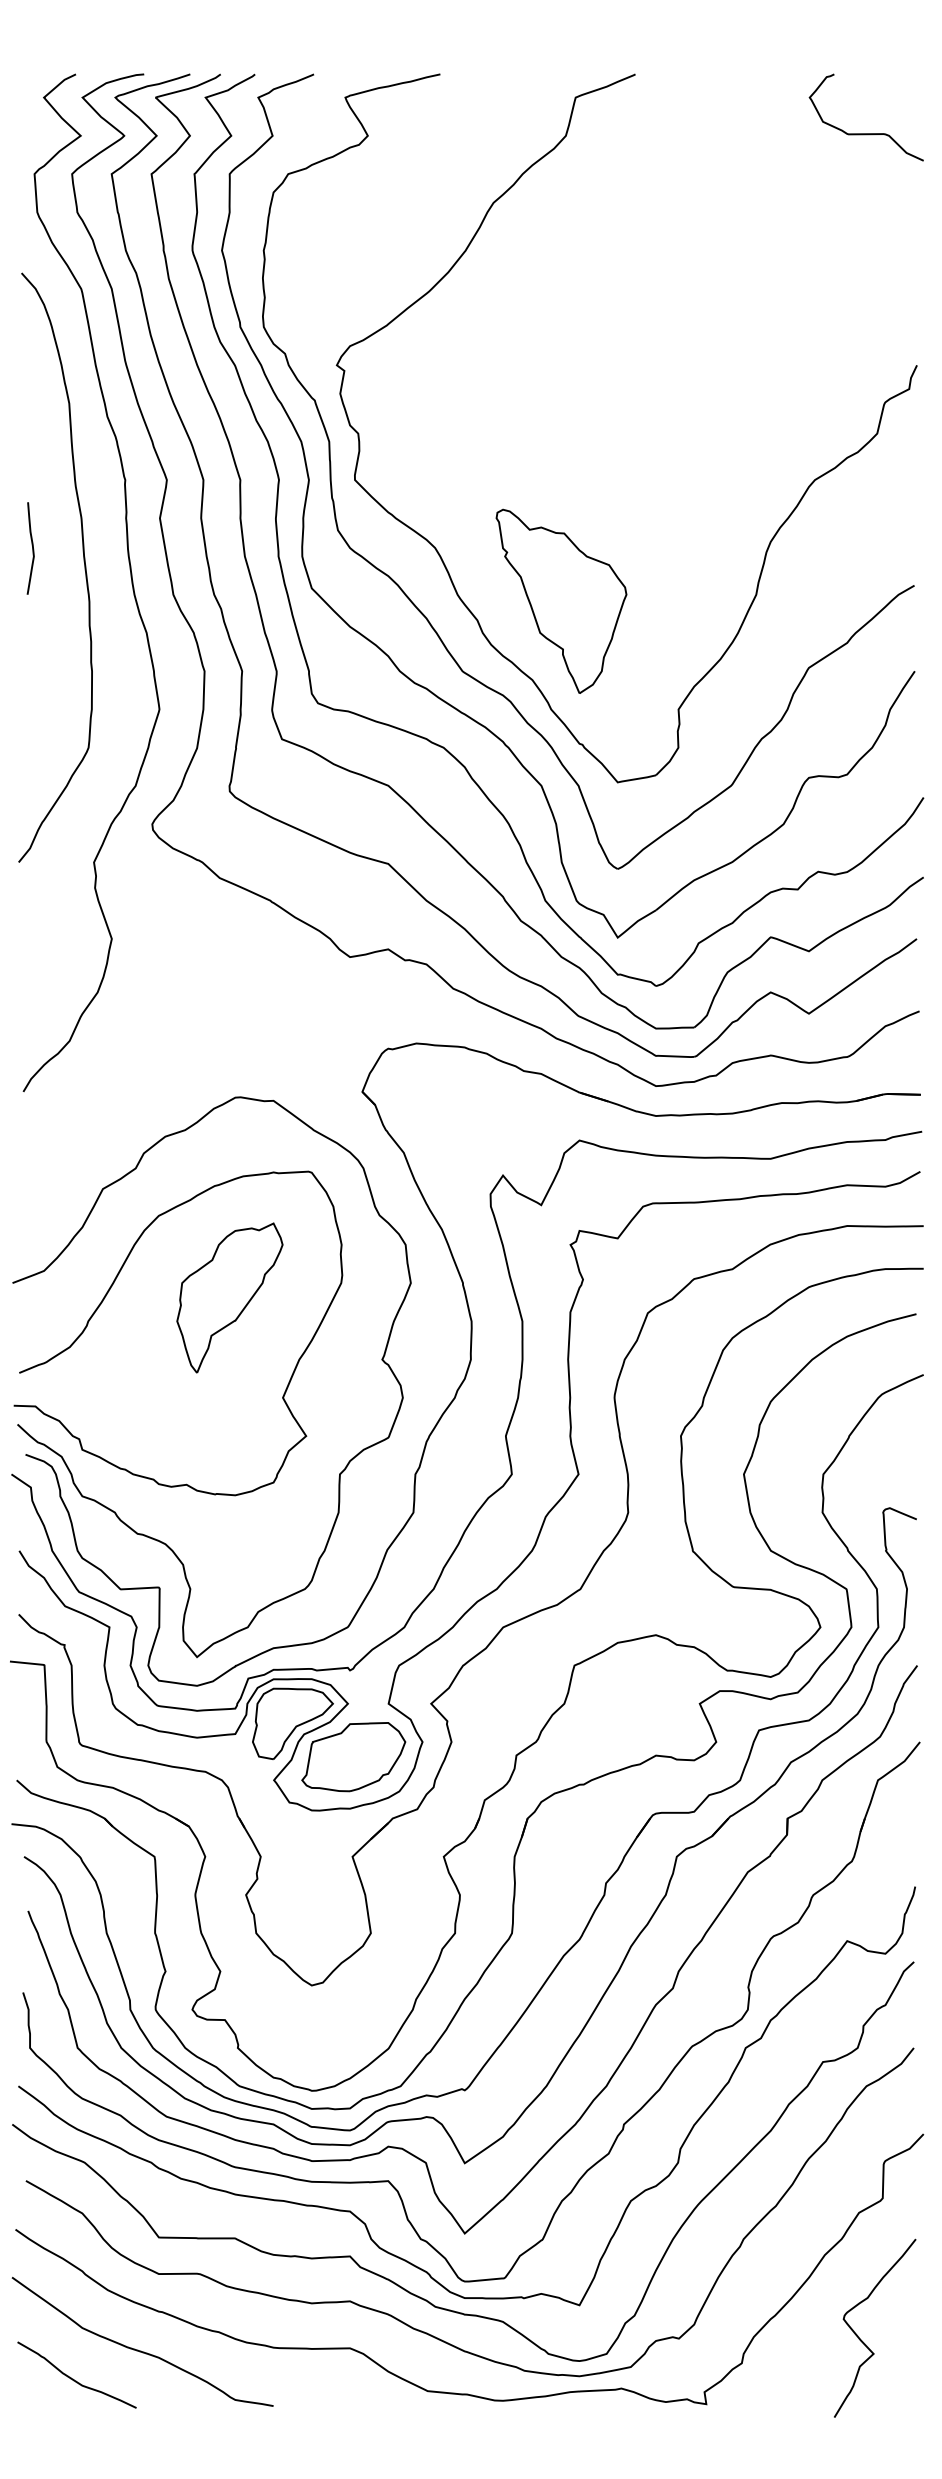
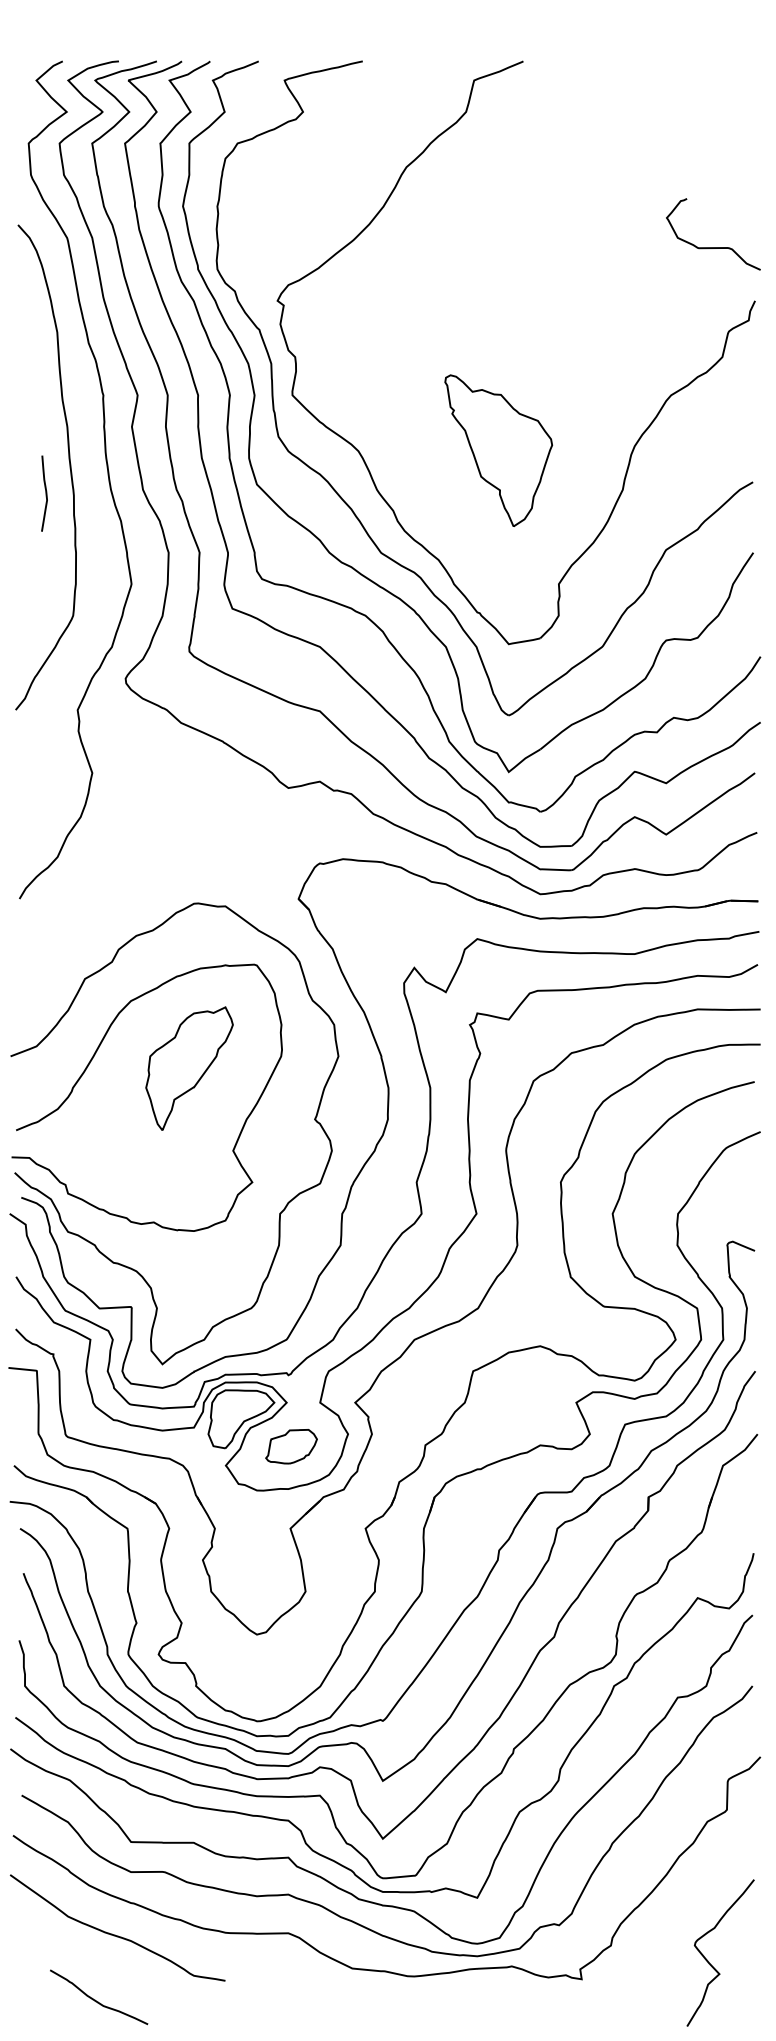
curve: (865, 133) -> (712, 247), moved
curve: (32, 548) -> (45, 493), moved
part: (561, 600) -> (498, 450), moved
part: (353, 1757) -> (291, 1446), size x0.6
curve: (862, 2340) -> (710, 1963), moved
curve: (73, 2378) -> (96, 2000), moved

